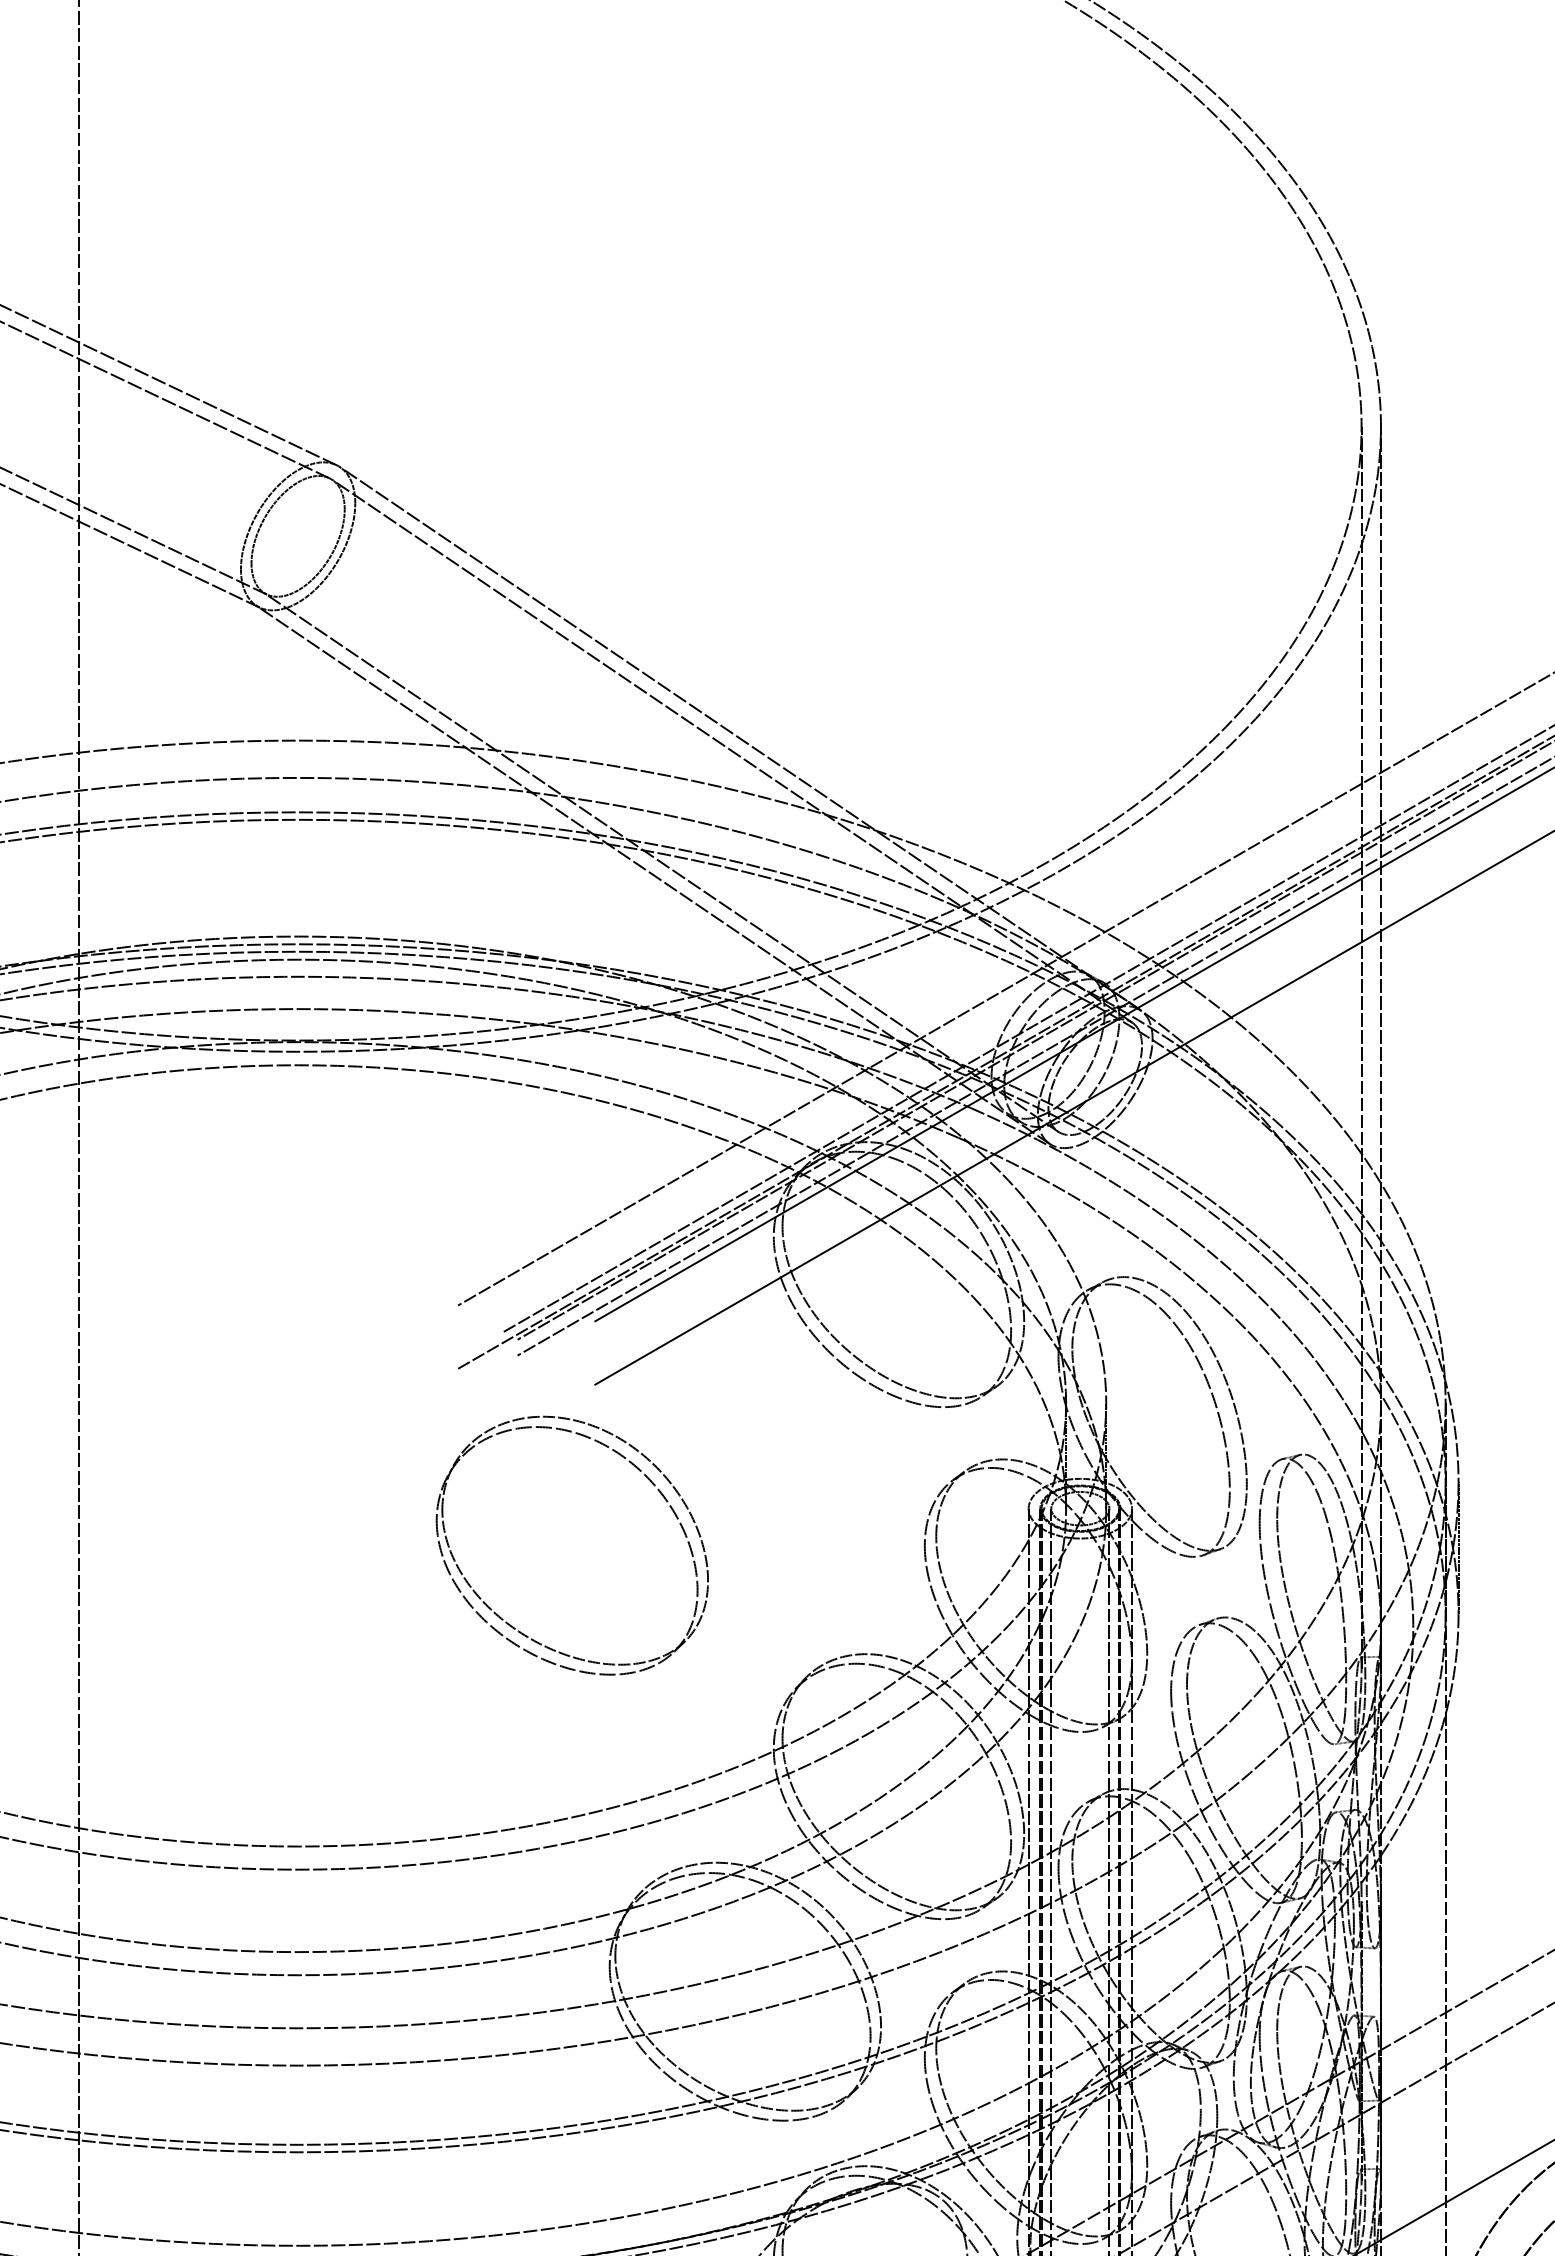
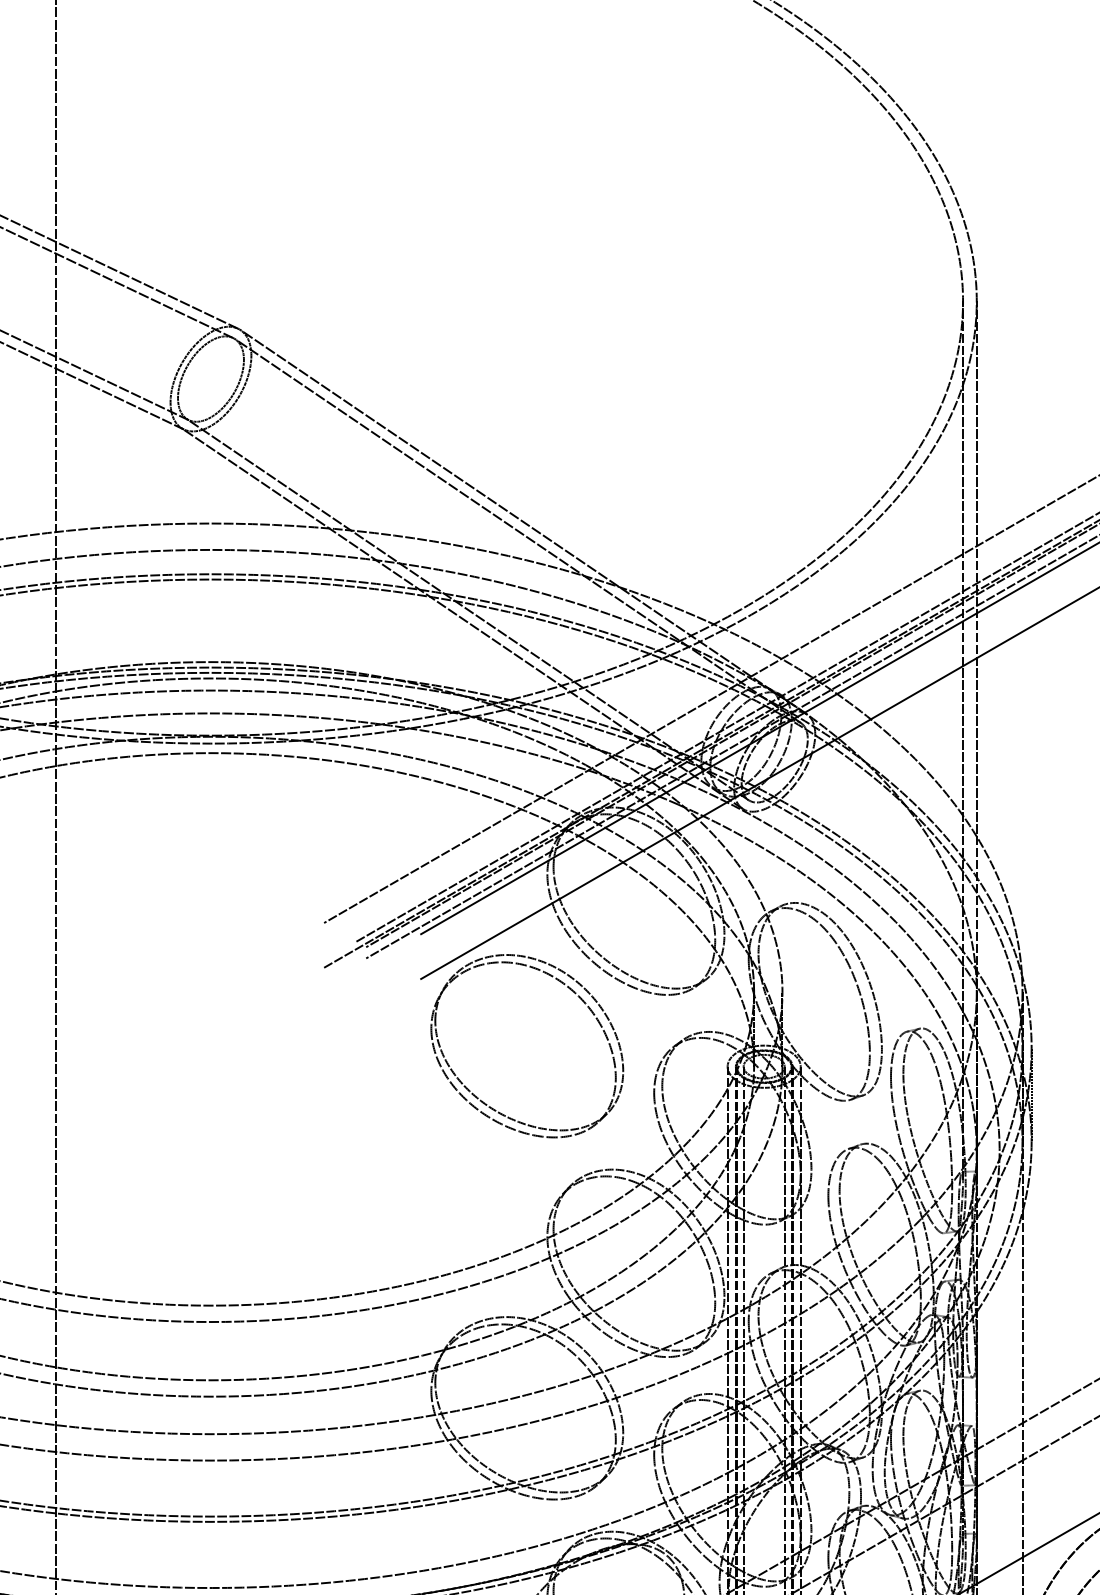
part: (513, 1626) -> (485, 1103), moved

